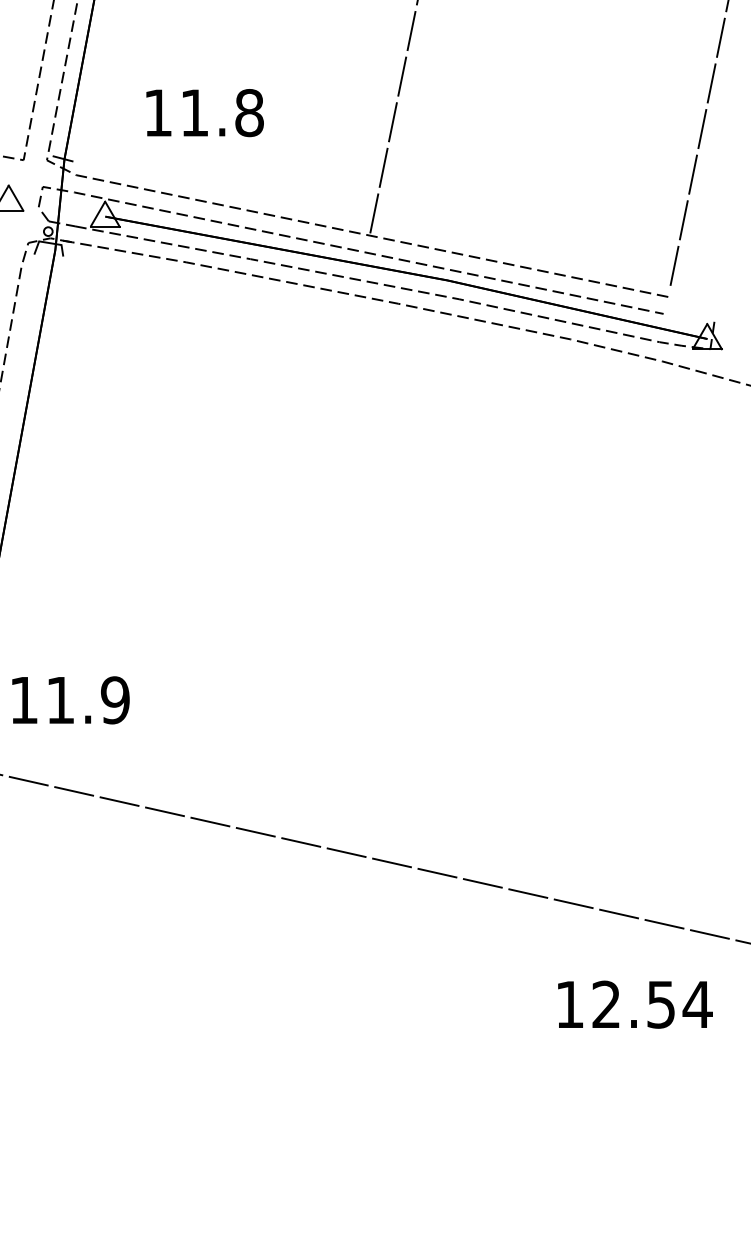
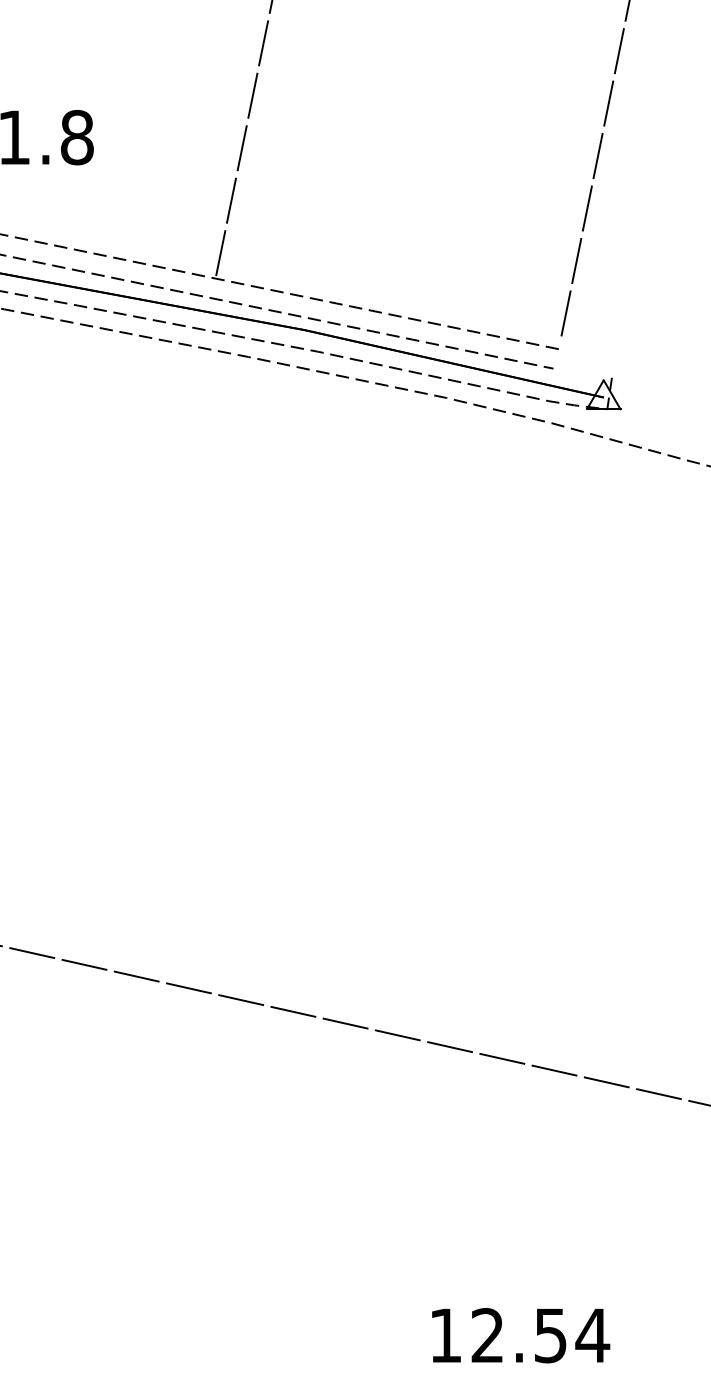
text: (635, 1004) -> (521, 1335), moved

